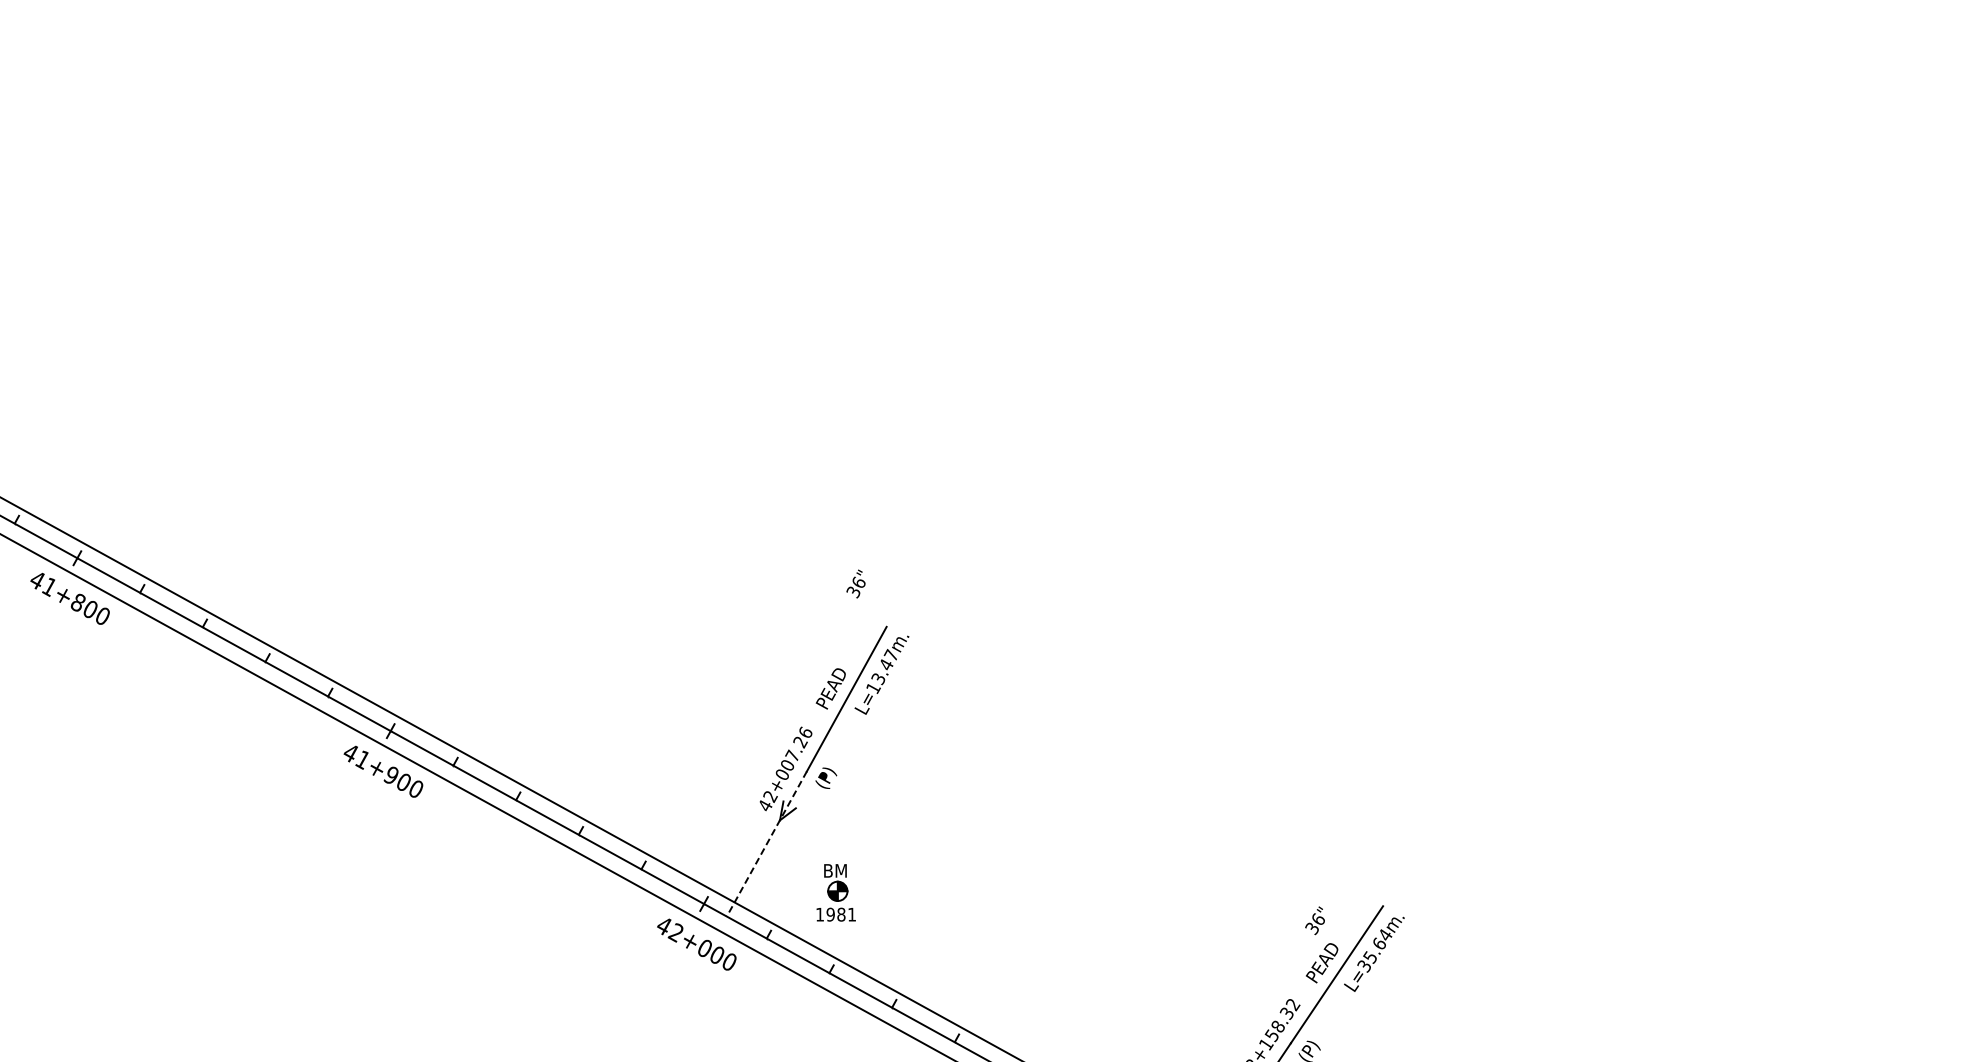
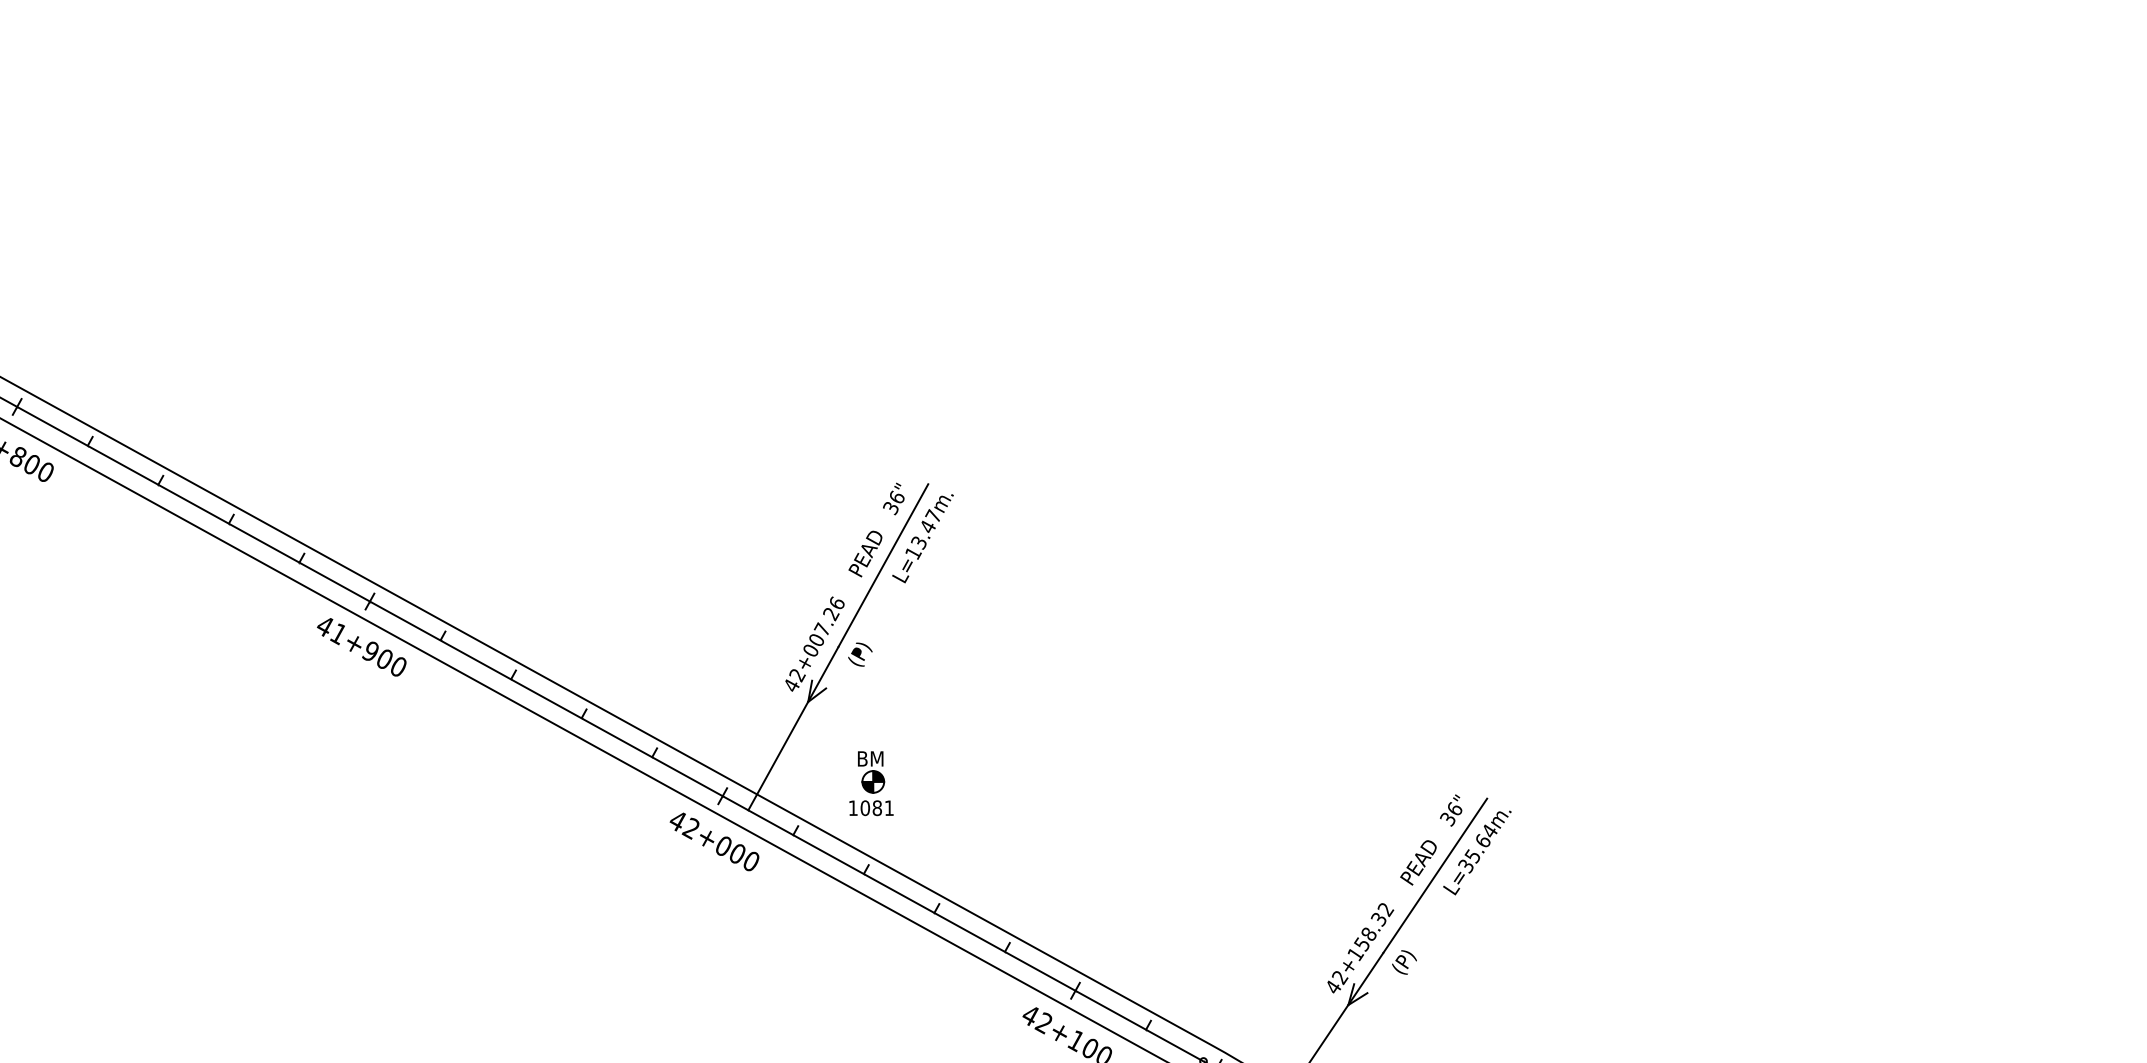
text: (855, 583) -> (893, 498), moved
line: (766, 844) -> (792, 729), dashed -> solid
text: (830, 914) -> (865, 808), 1981 -> 1081
text: (1314, 920) -> (1450, 810), moved

